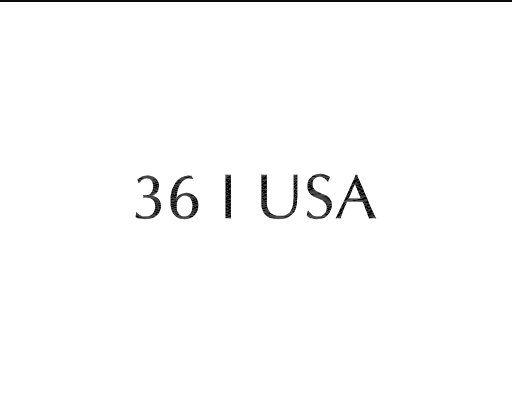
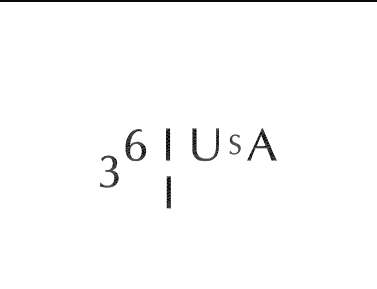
part: (319, 196) -> (235, 144), size x0.6
part: (147, 197) -> (108, 171), moved
part: (228, 261) -> (168, 192), added

